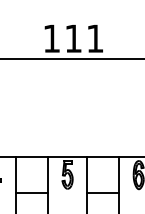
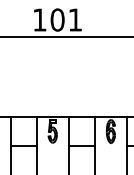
text: (73, 38) -> (57, 19), 111 -> 101

